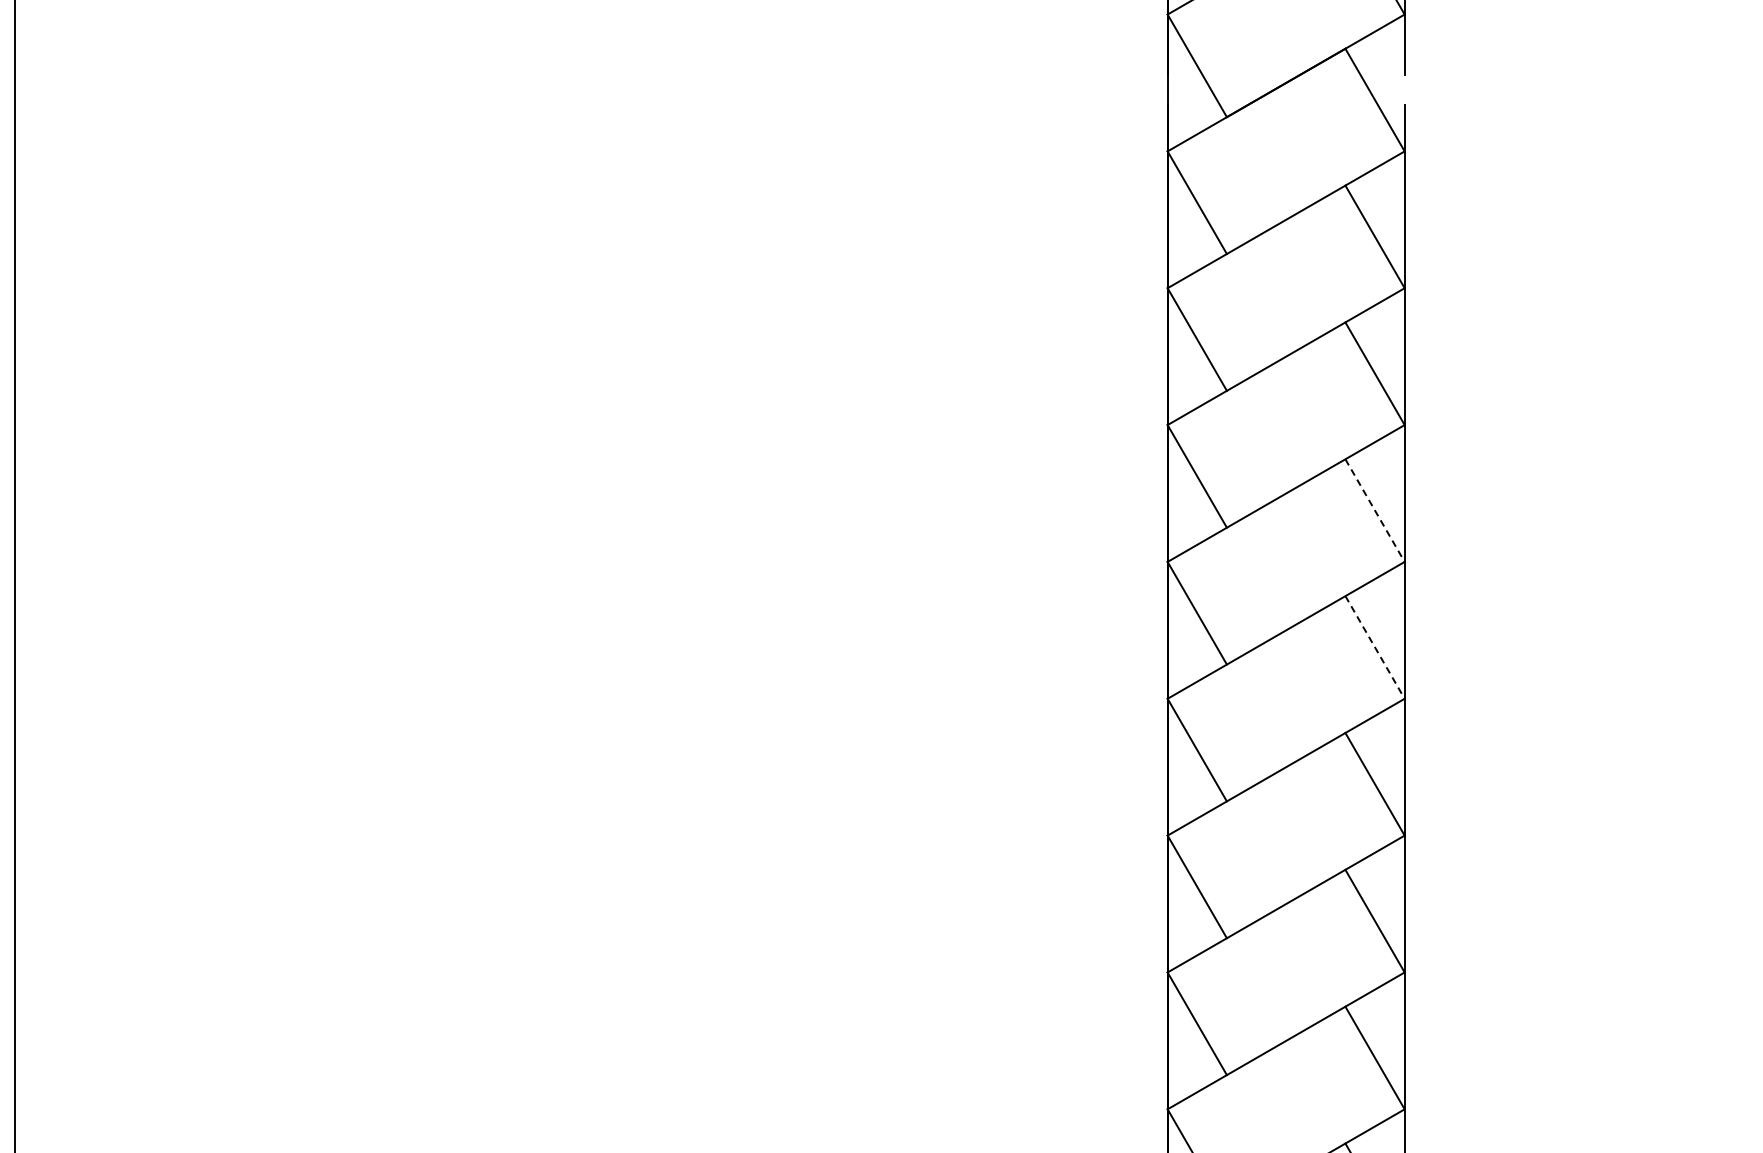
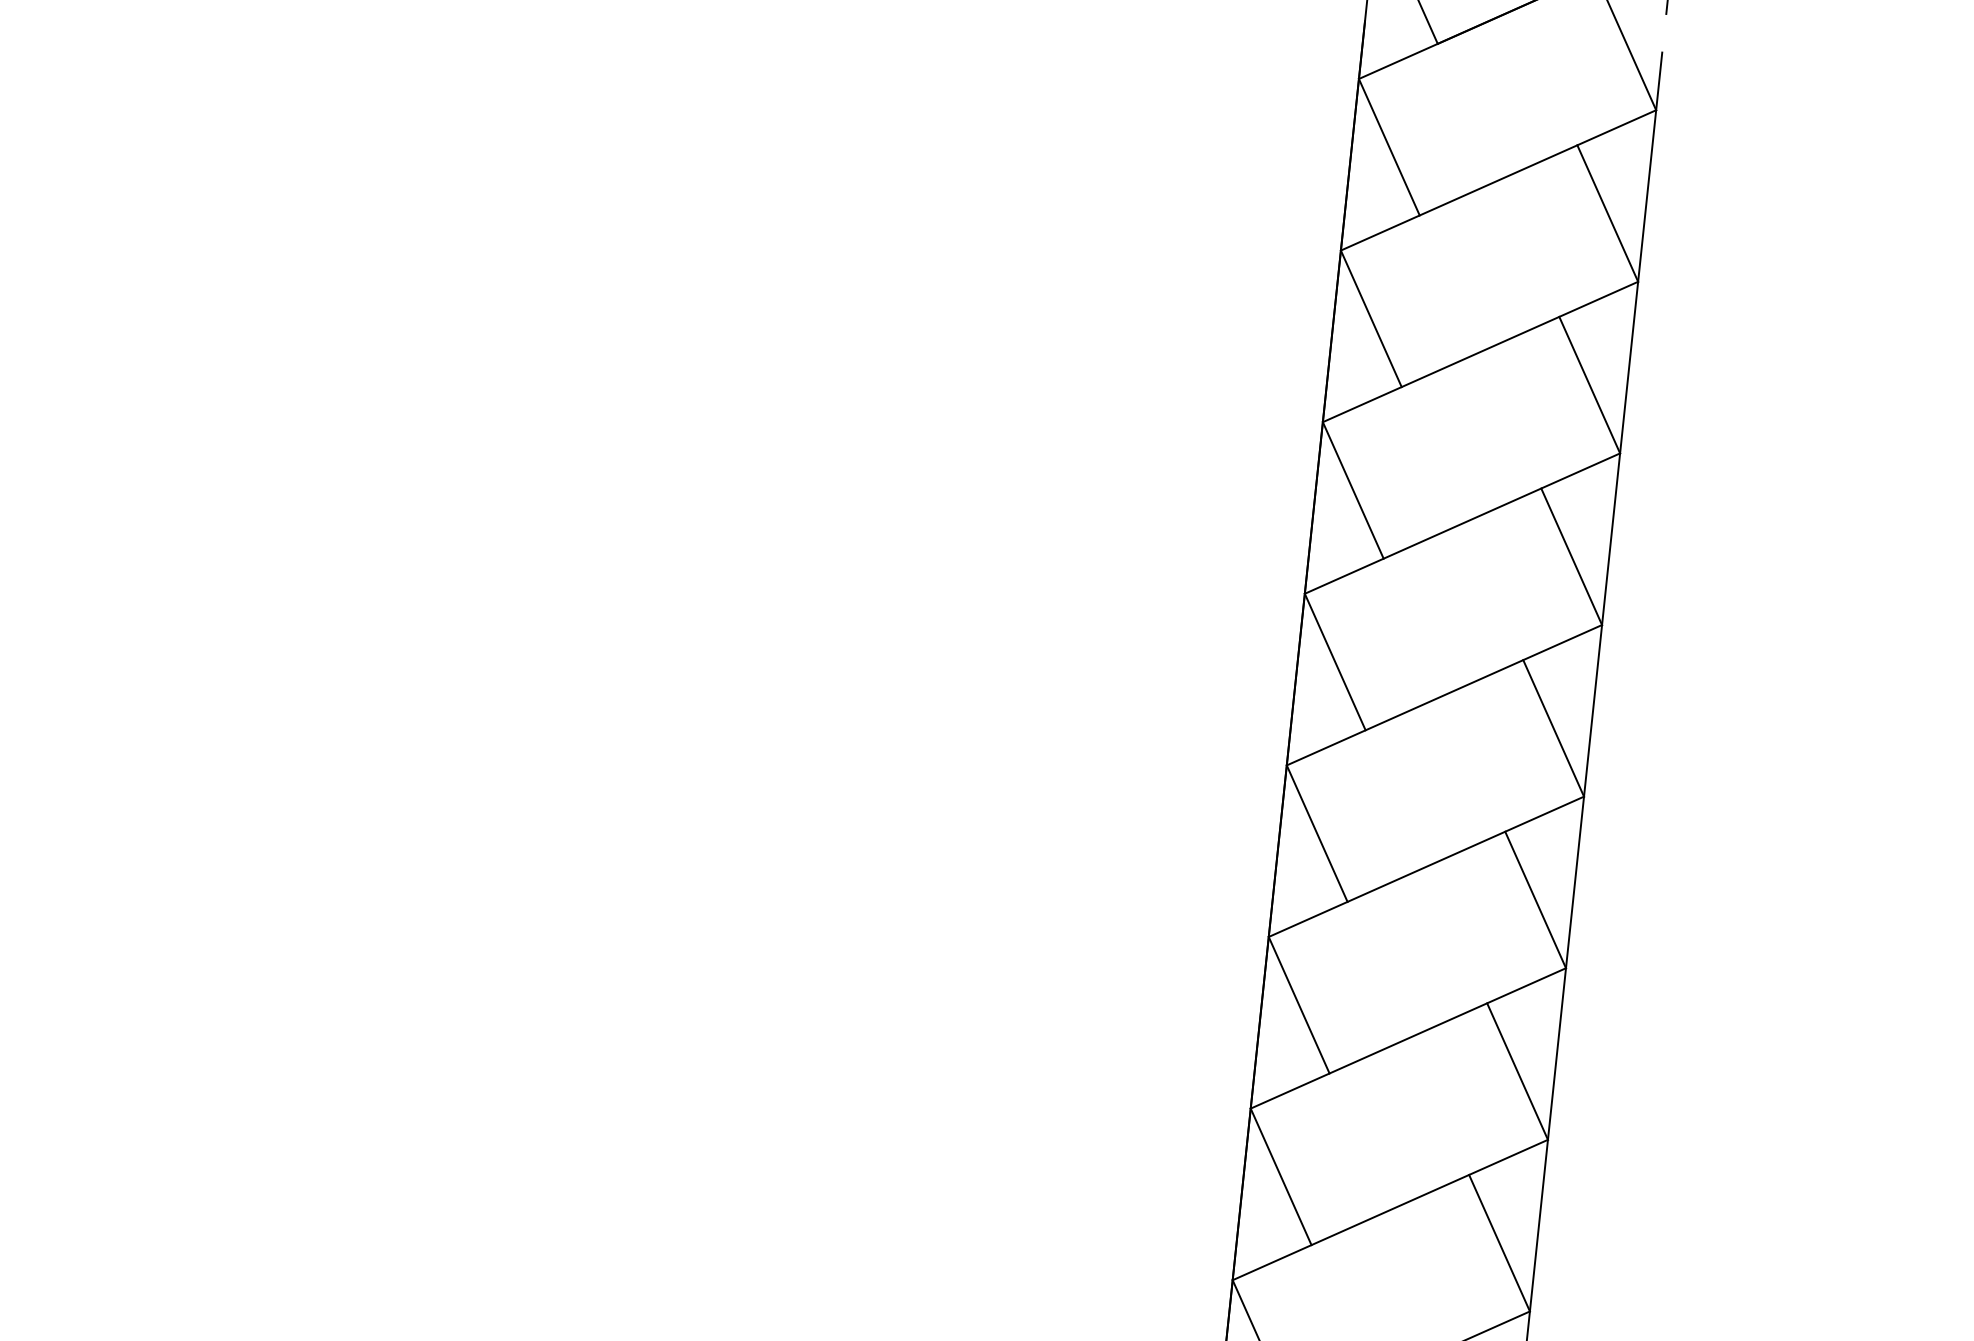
line: (1375, 511) -> (1572, 557), dashed -> solid
line: (1375, 647) -> (1554, 728), dashed -> solid

